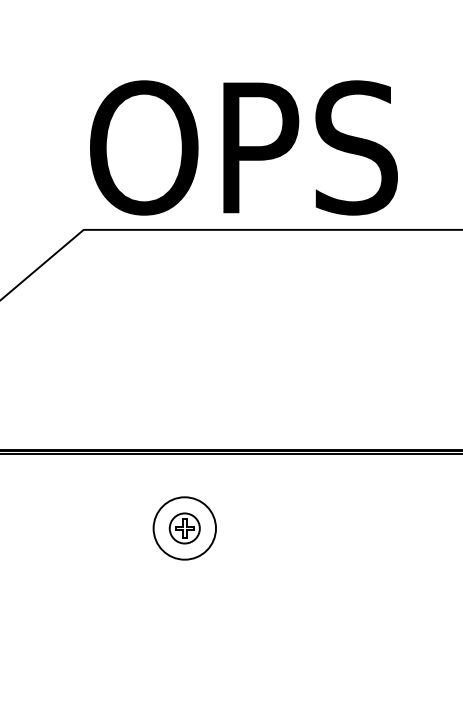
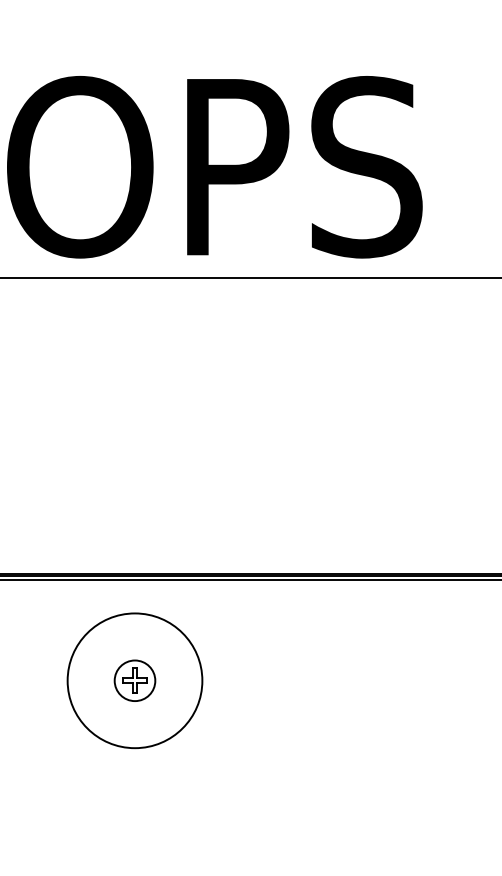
circle: (184, 528) -> (134, 680), size x1.6

